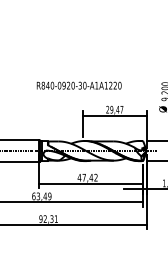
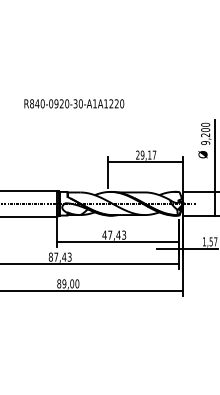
text: (79, 85) -> (74, 103), moved
text: (117, 109) -> (149, 154), 29,47 -> 29,17
text: (96, 178) -> (124, 235), 47,42 -> 47,43
text: (41, 195) -> (59, 256), 63,49 -> 87,43
text: (48, 218) -> (68, 283), 92,31 -> 89,00

